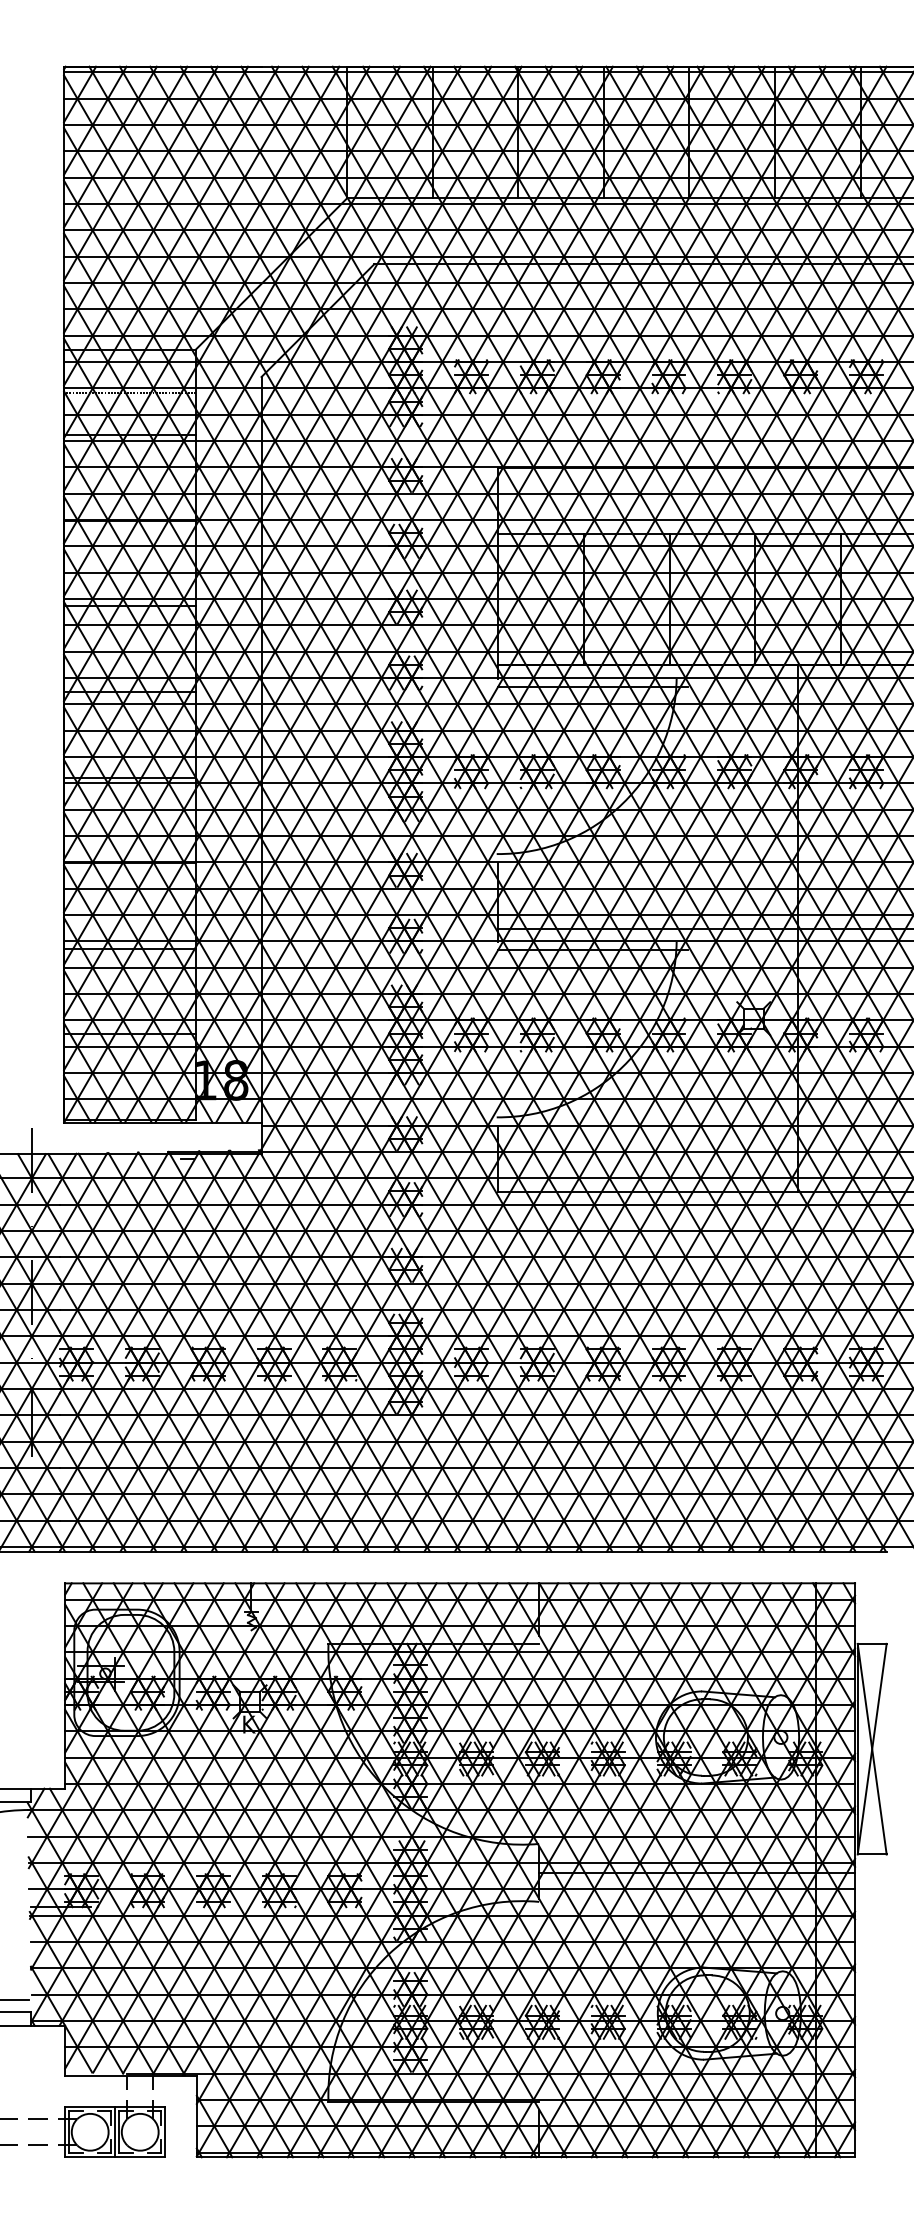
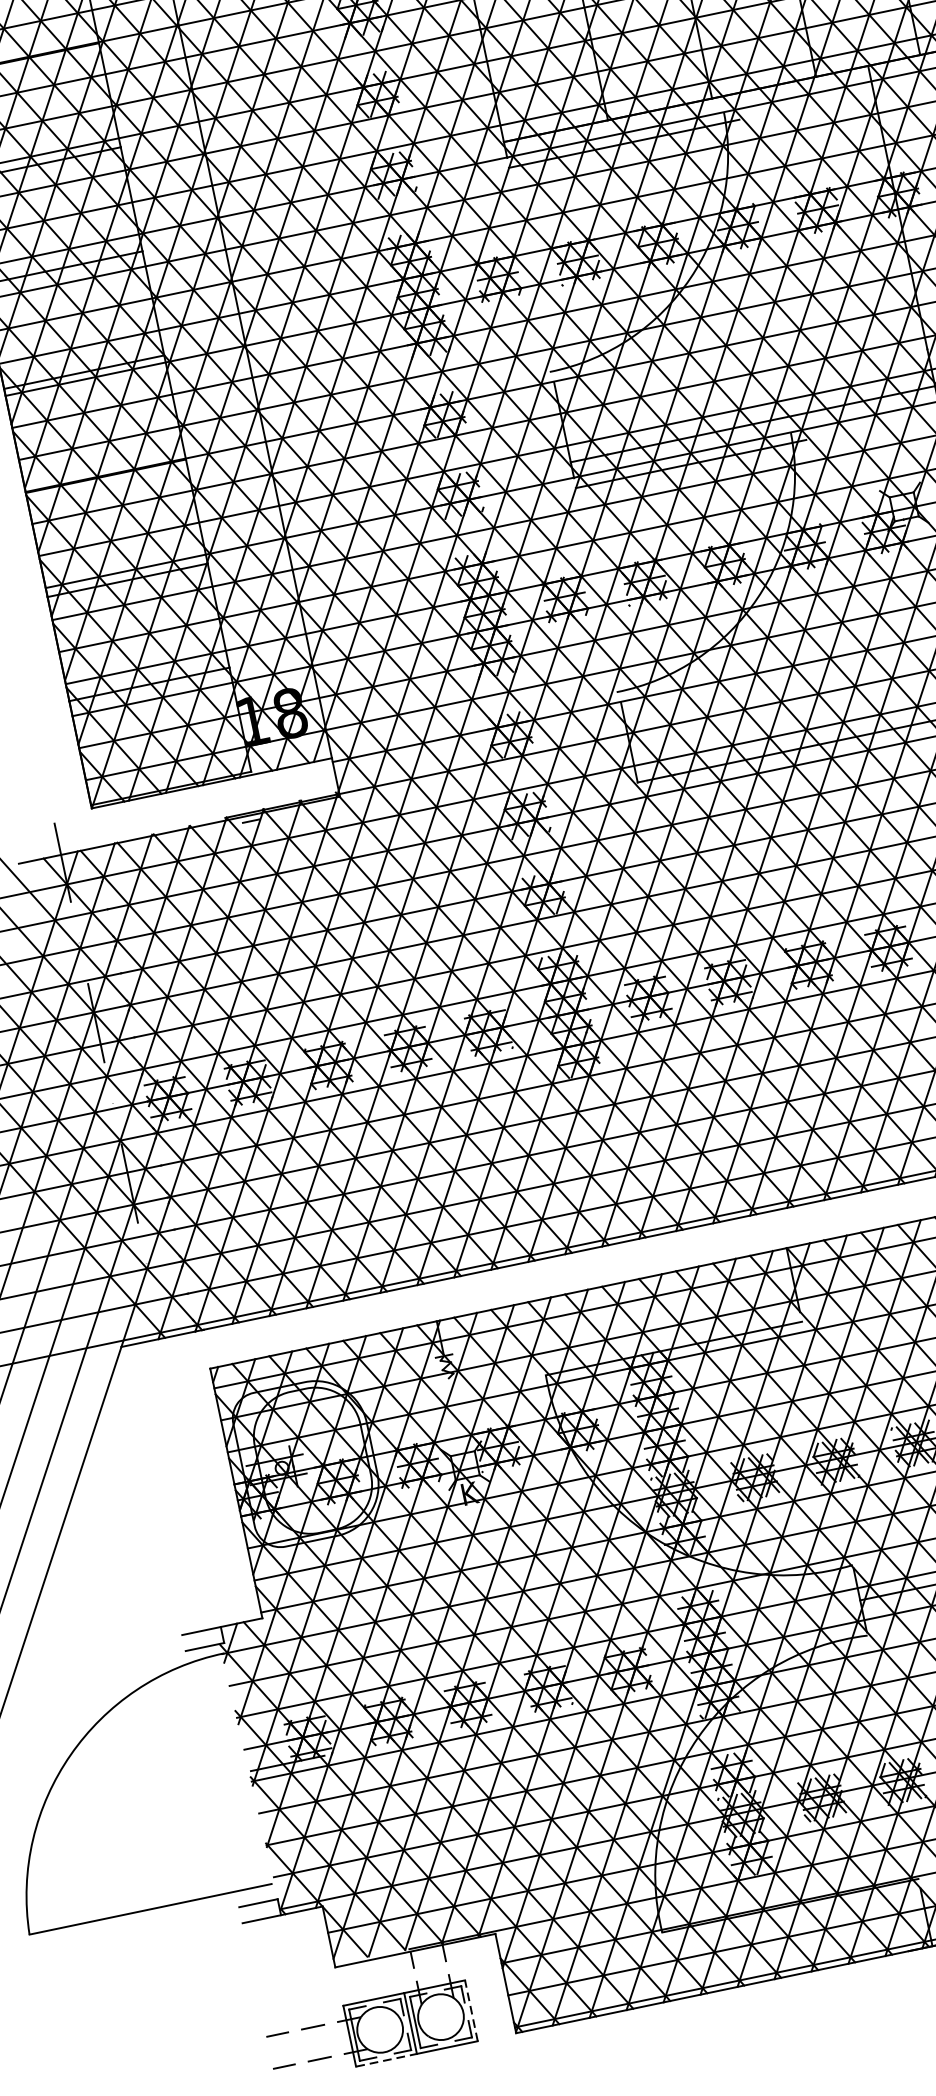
line: (165, 2131) -> (471, 2009), solid -> dashed
line: (90, 2157) -> (386, 2060), solid -> dashed

